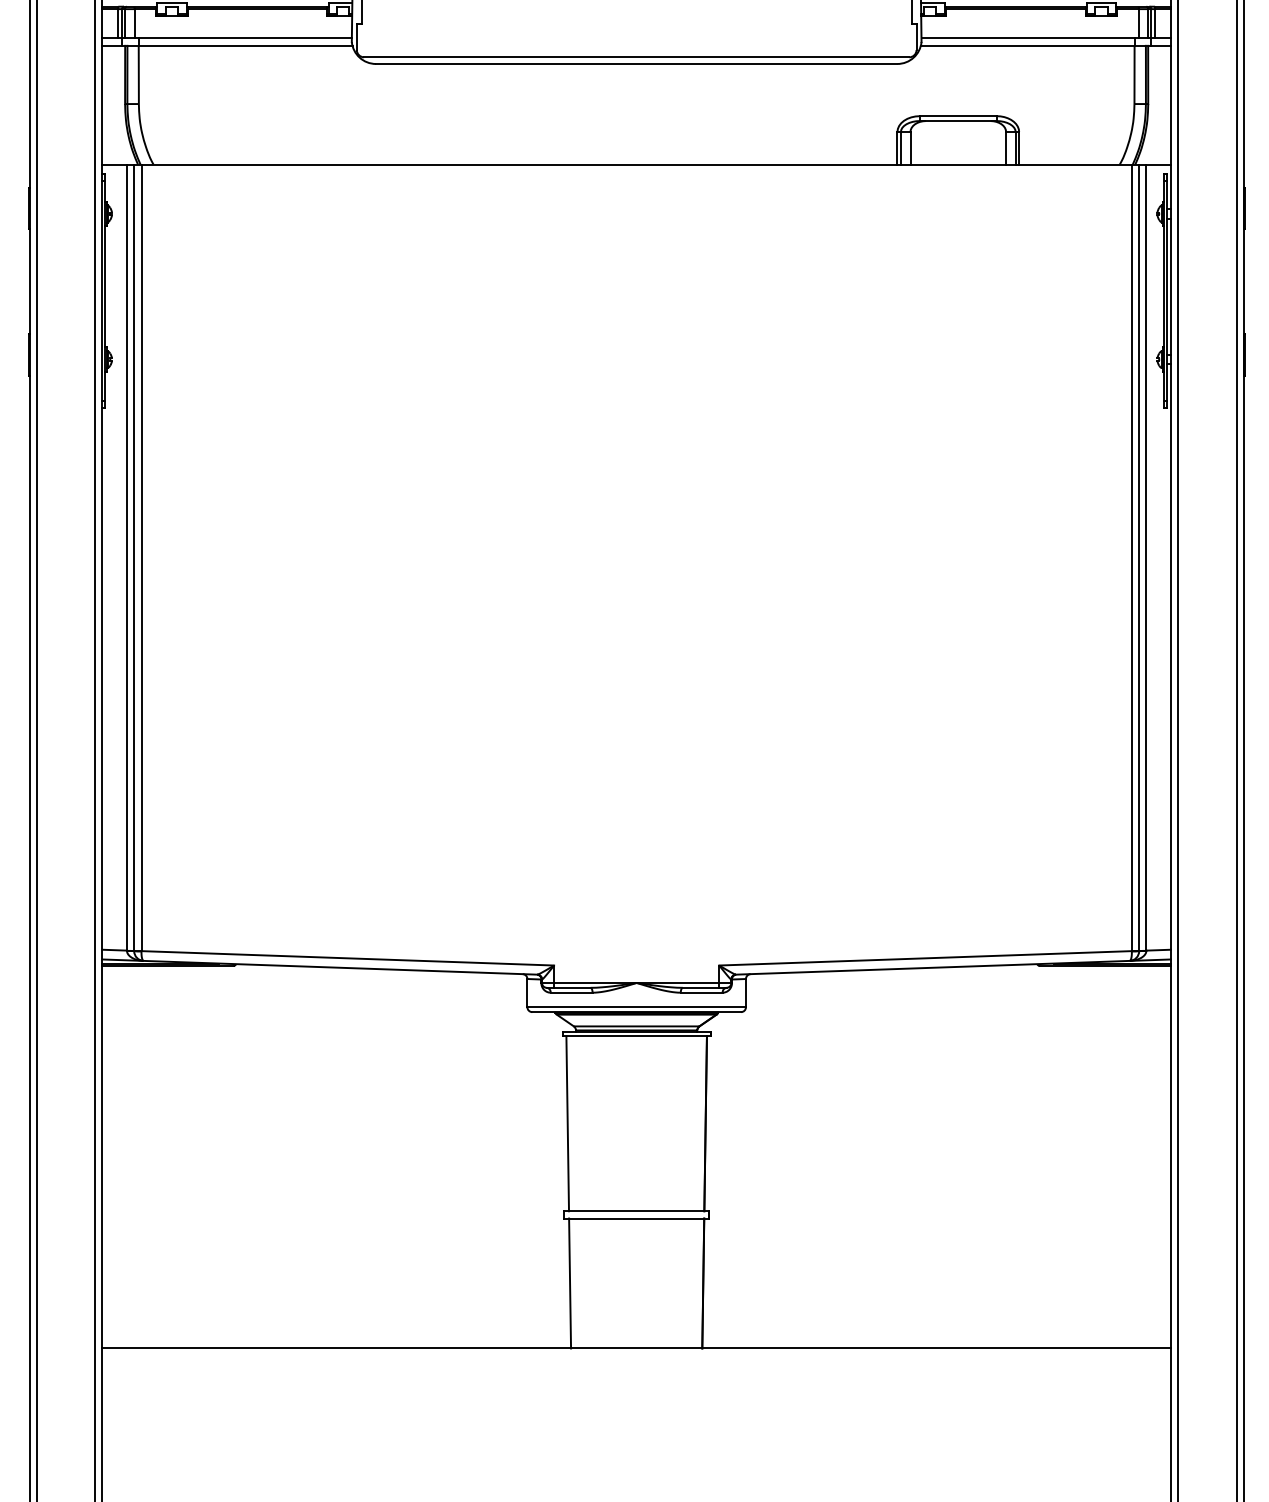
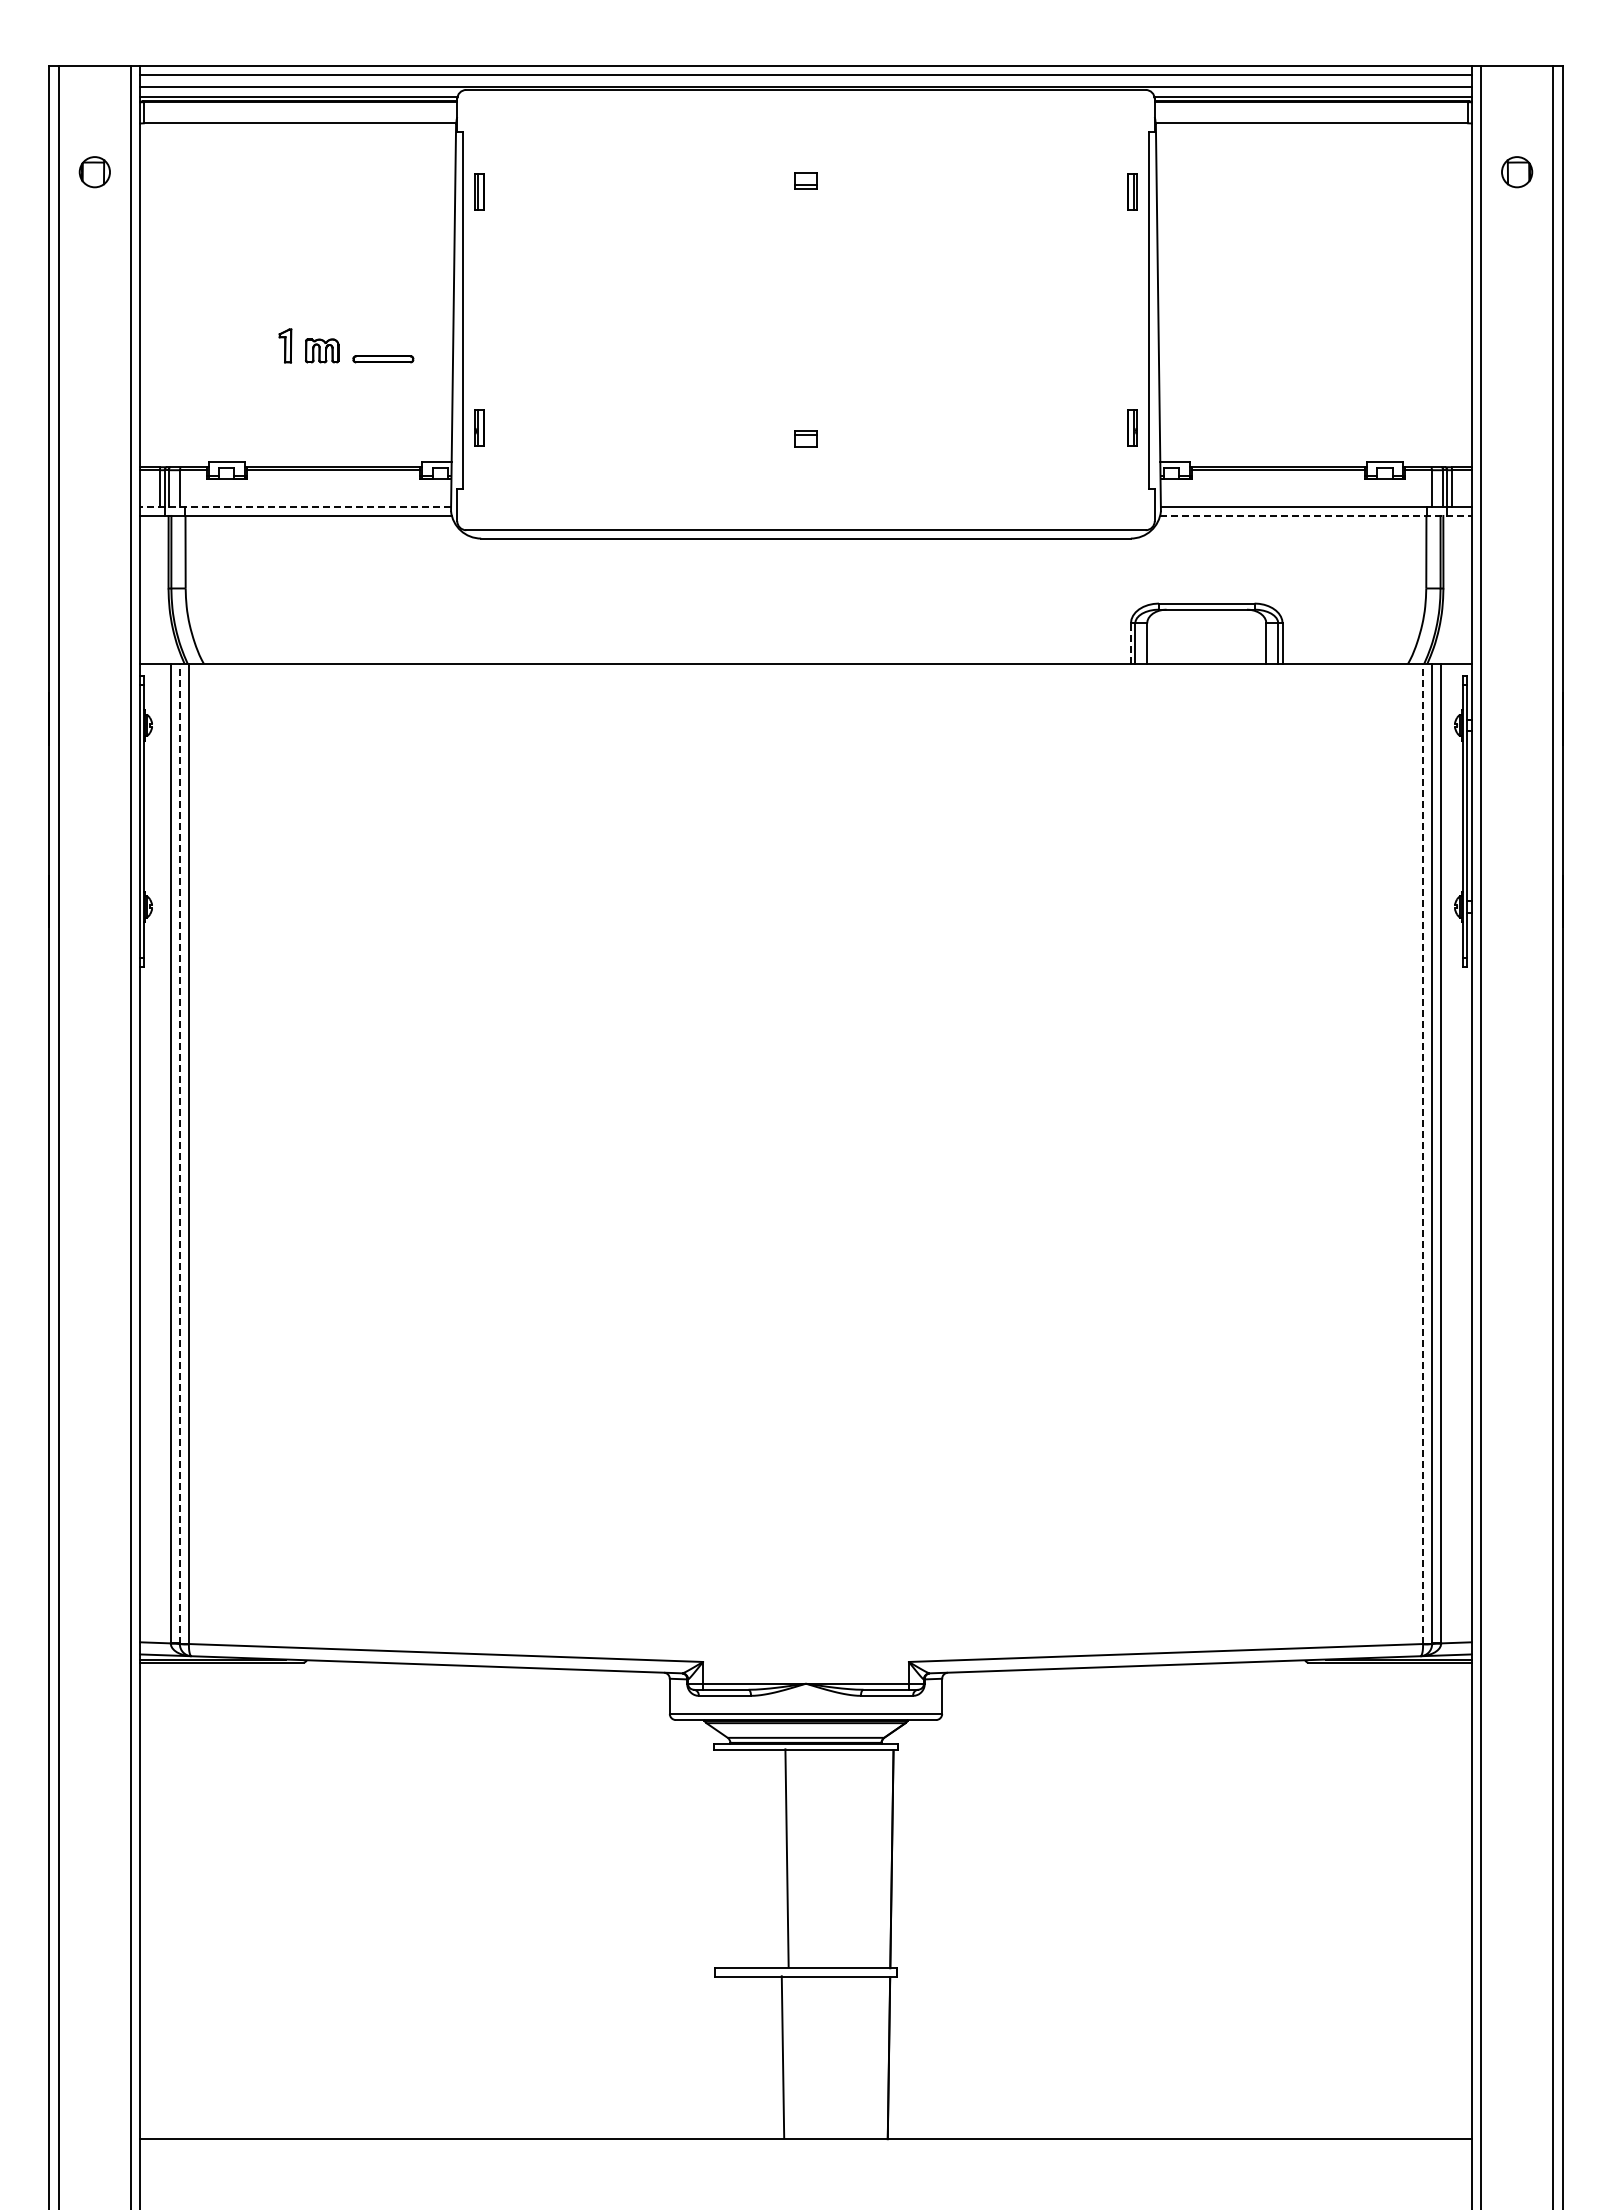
line: (227, 38) -> (295, 506), solid -> dashed
line: (1045, 45) -> (1315, 515), solid -> dashed
line: (897, 148) -> (1130, 643), solid -> dashed
line: (133, 557) -> (179, 1153), solid -> dashed
line: (1132, 557) -> (1423, 1153), solid -> dashed
line: (567, 1124) -> (786, 1858), moved
line: (569, 1283) -> (782, 2057), moved

